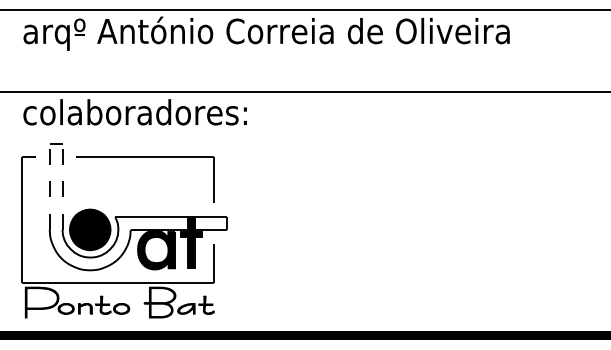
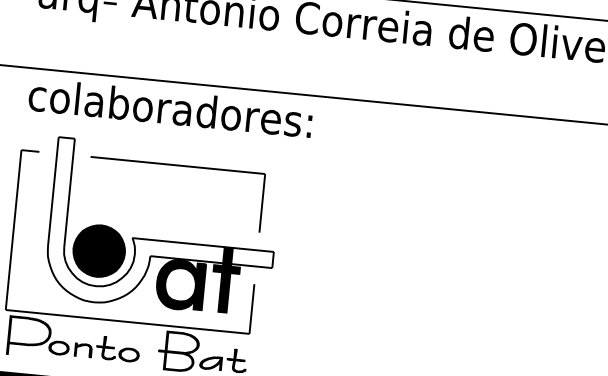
line: (49, 186) -> (53, 191), dashed -> solid
line: (62, 186) -> (69, 192), dashed -> solid

